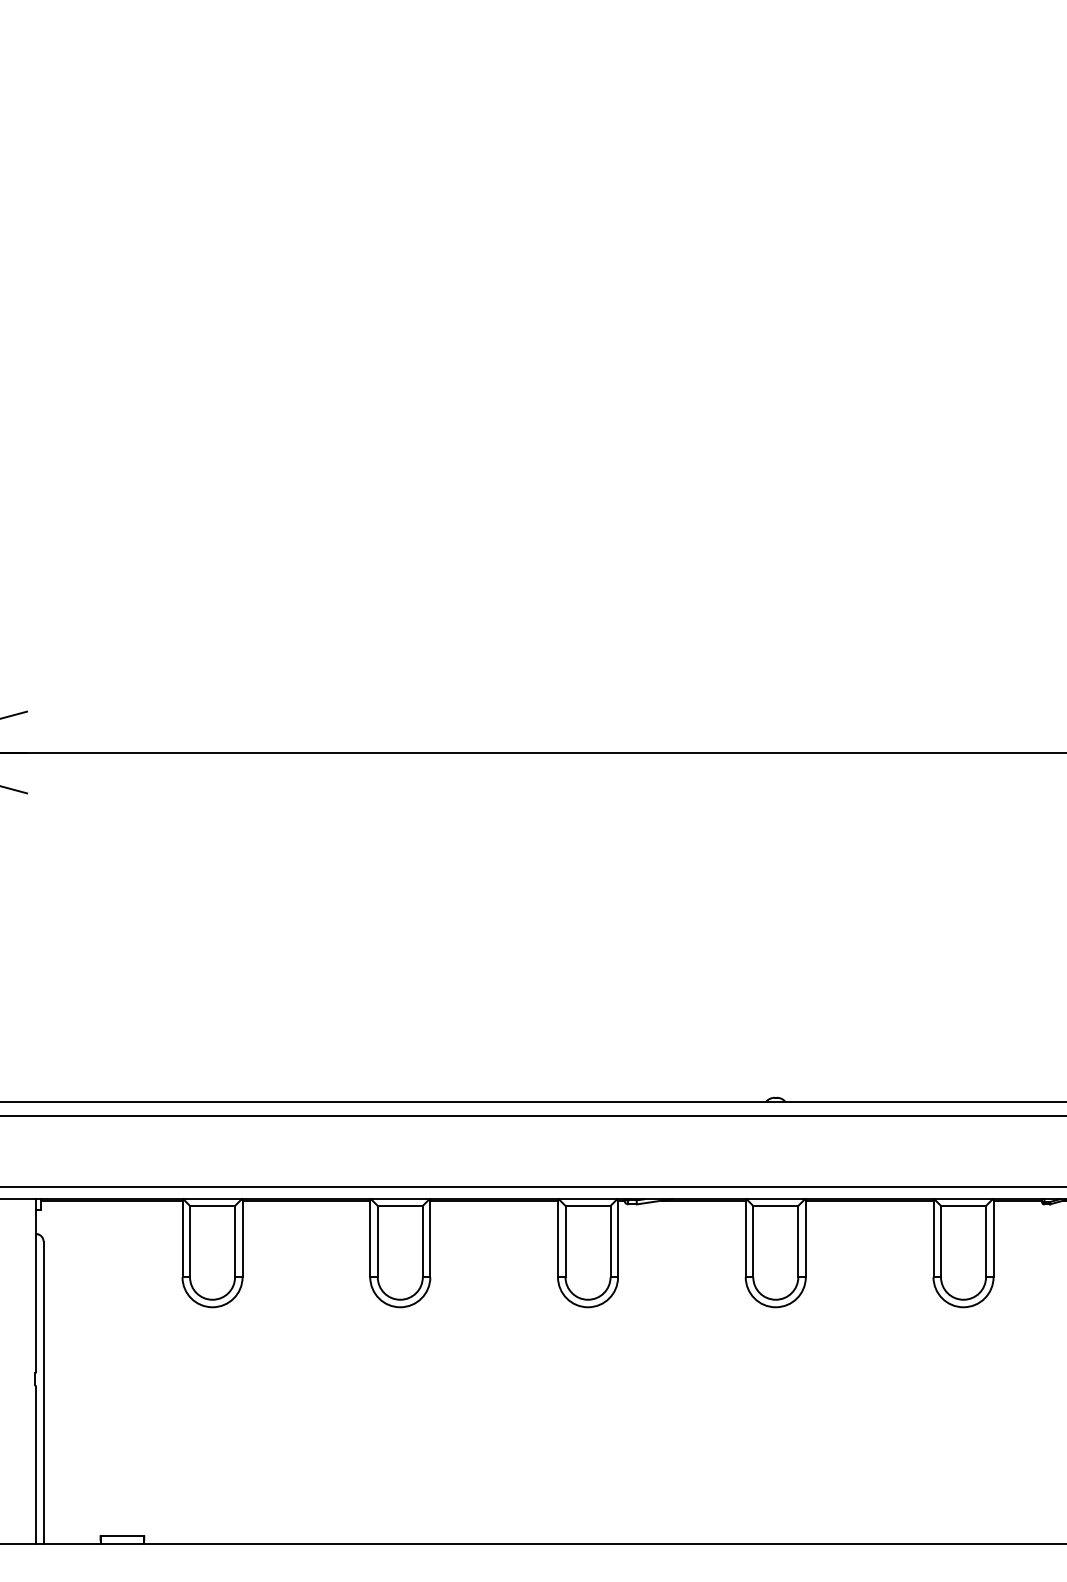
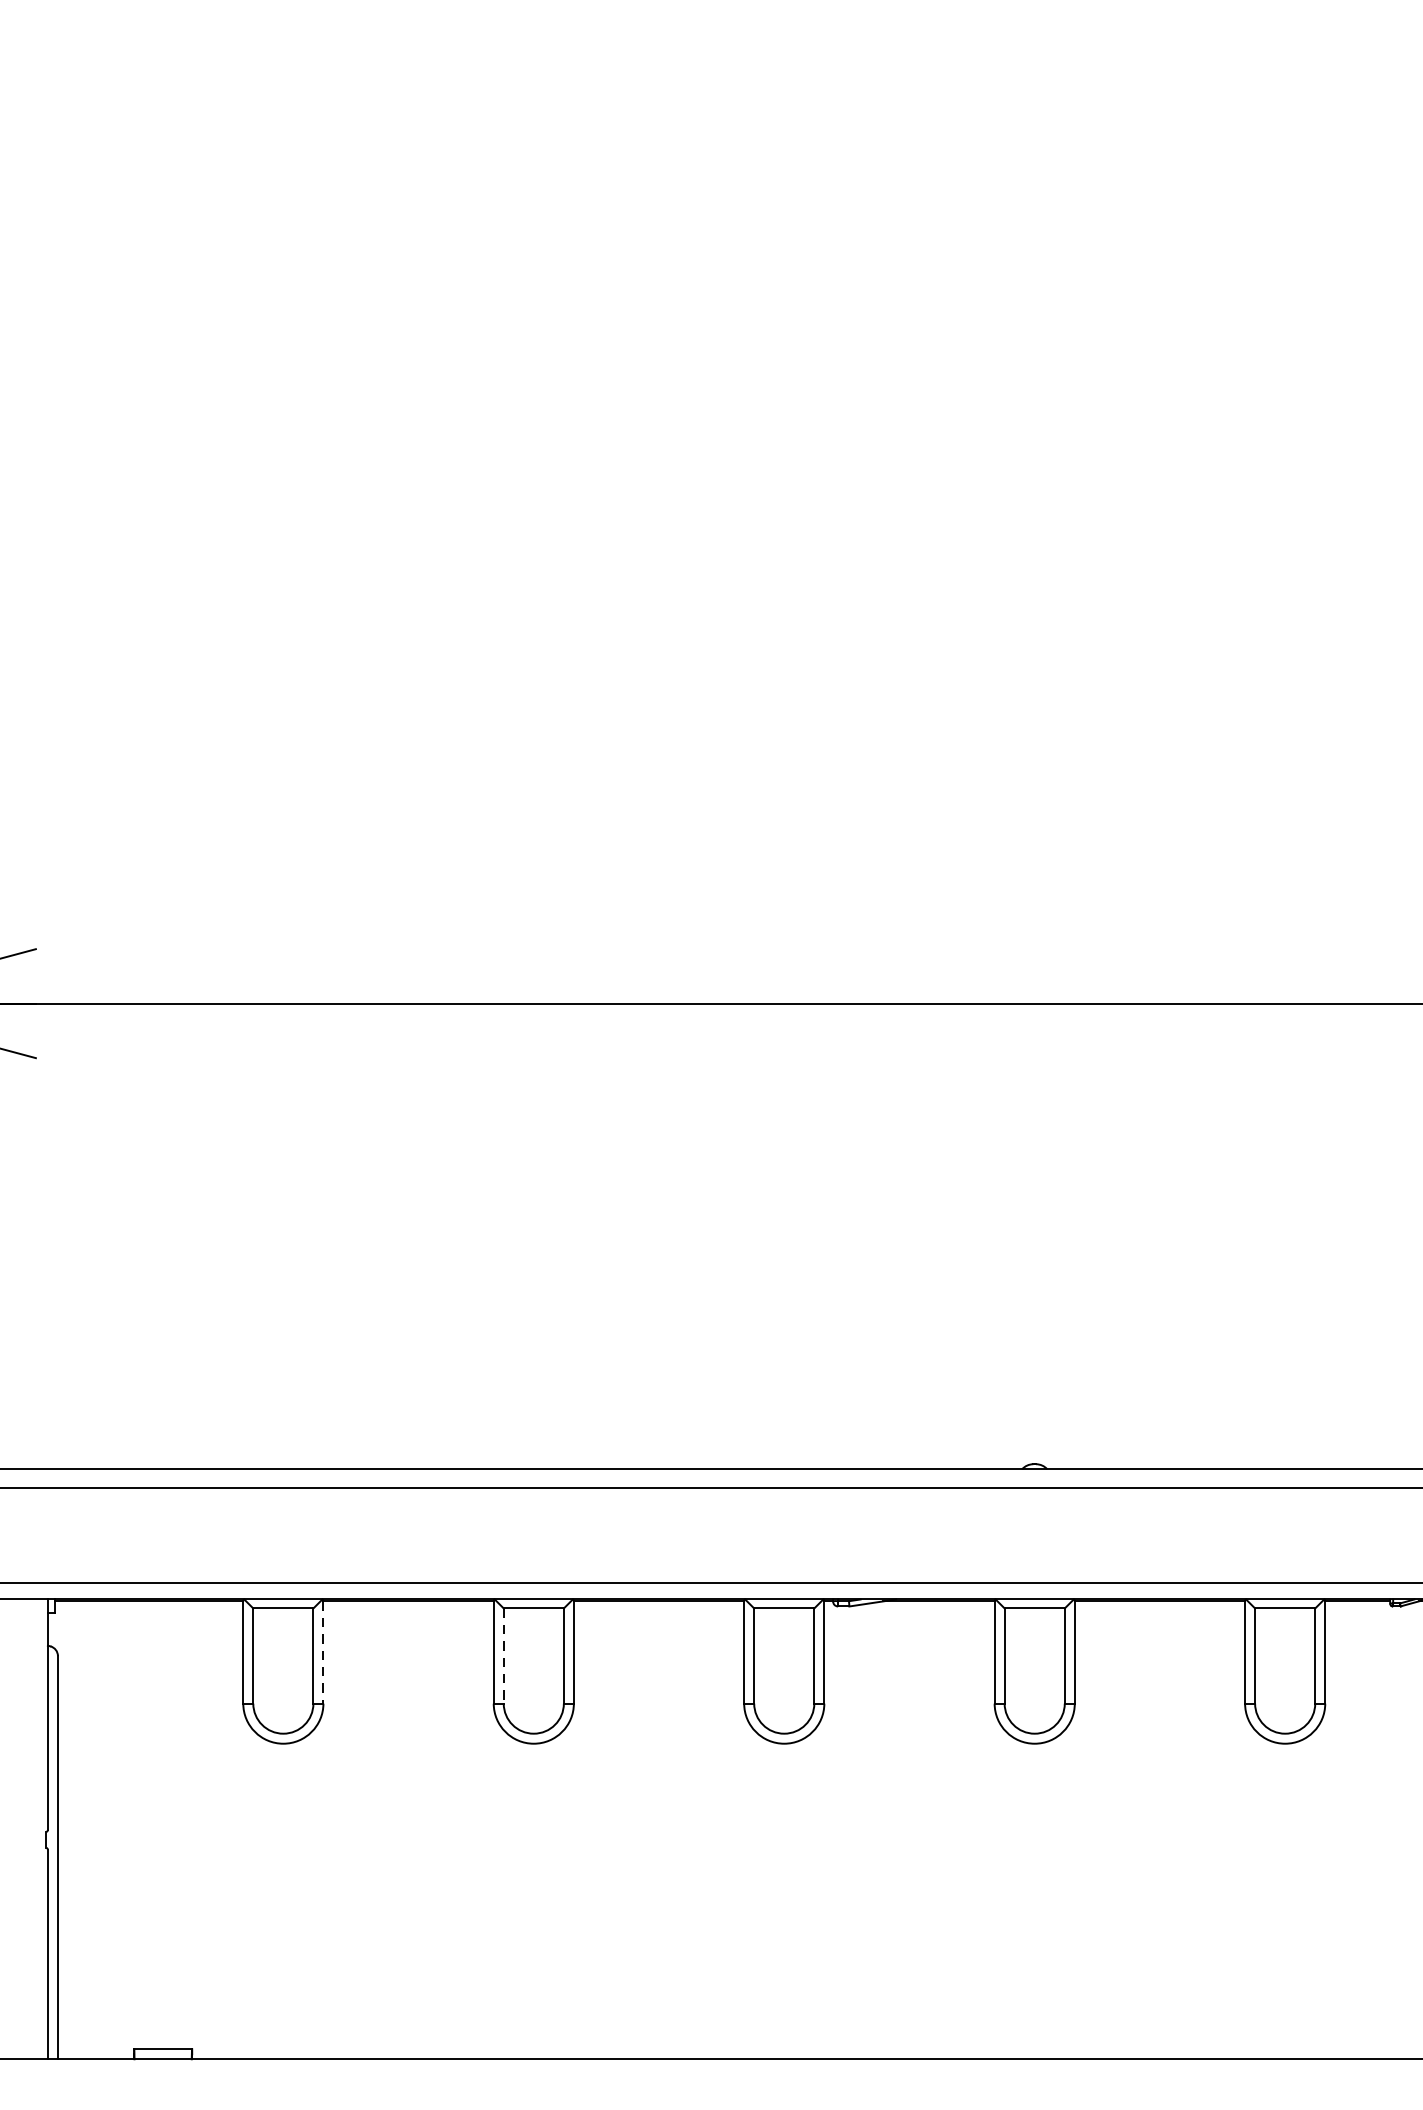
line: (242, 1239) -> (323, 1653), solid -> dashed
line: (377, 1241) -> (503, 1655), solid -> dashed

